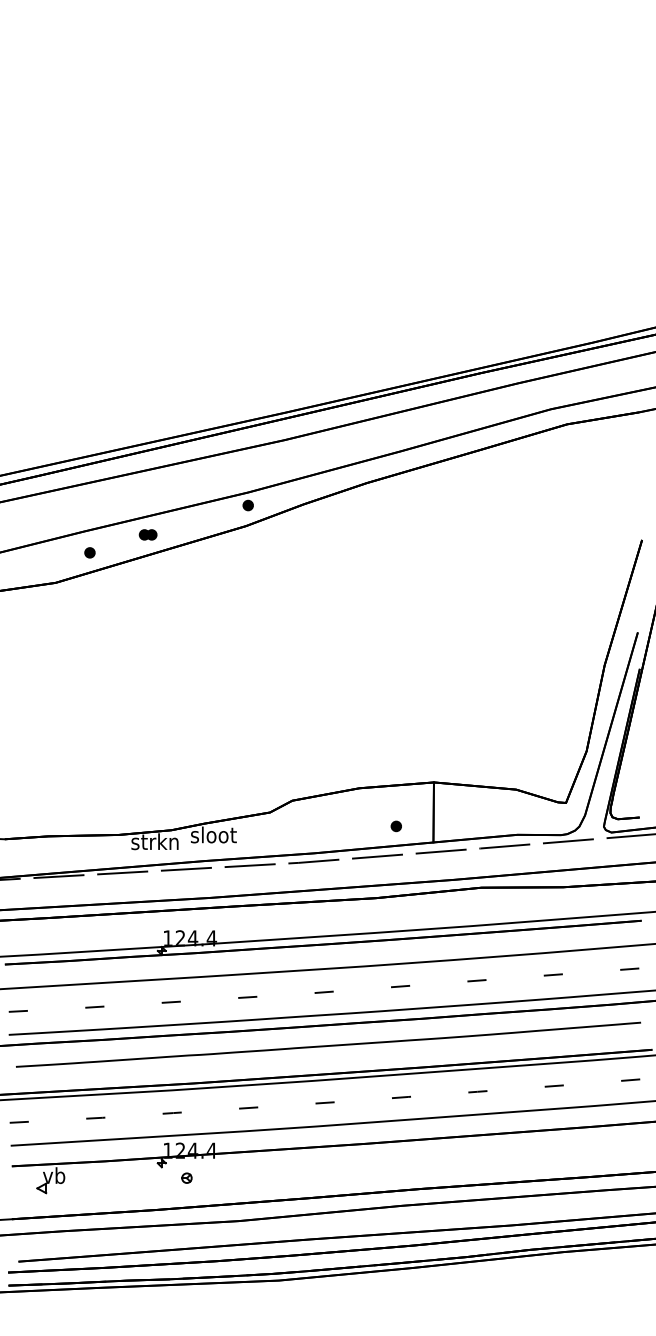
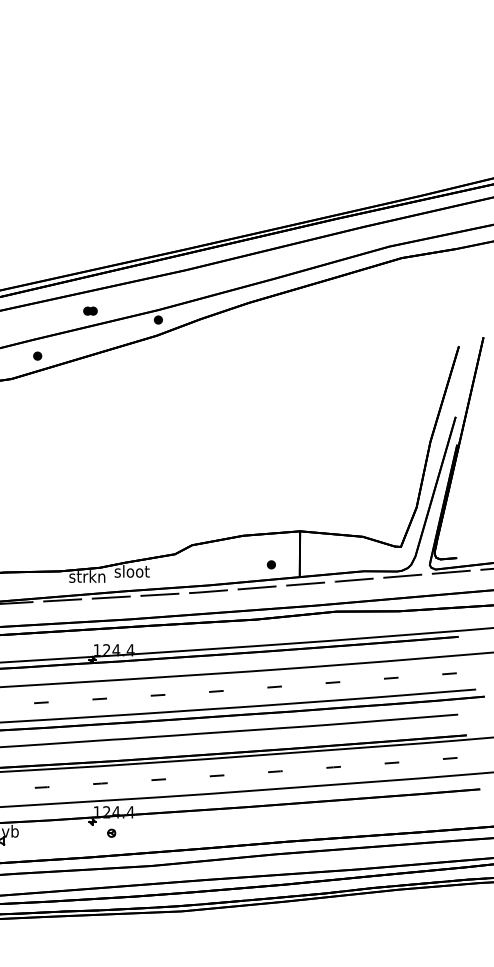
part: (147, 534) -> (89, 310), moved

